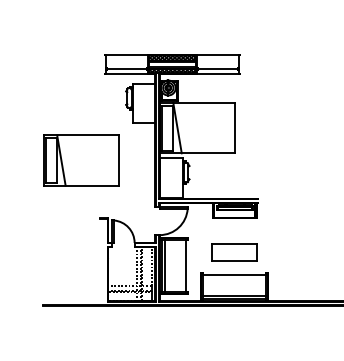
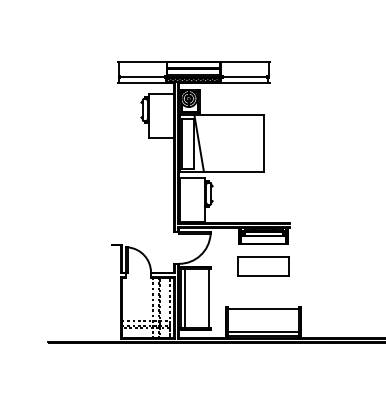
hatch: (172, 57) -> (193, 64), removed
part: (81, 160) -> (91, 180), removed
part: (234, 252) -> (263, 266), moved

